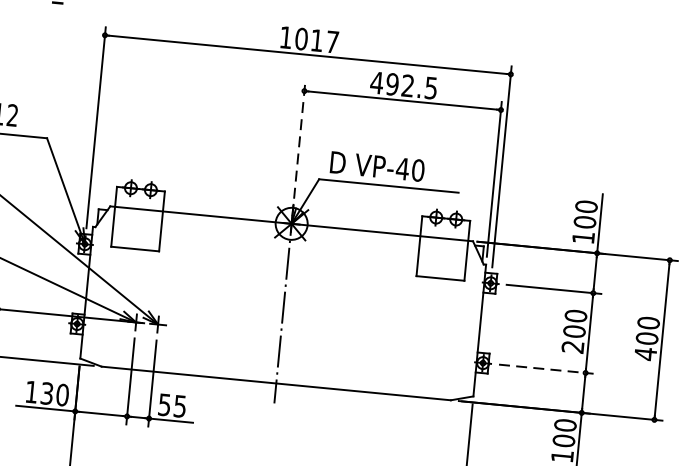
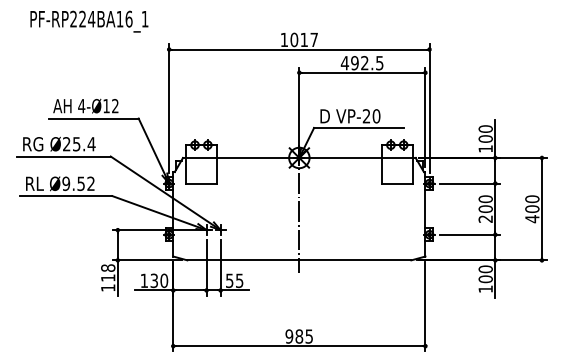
line: (298, 149) -> (299, 110), dashed -> solid
text: (402, 169) -> (366, 116), VP-40 -> VP-20
line: (546, 368) -> (470, 234), dashed -> solid

